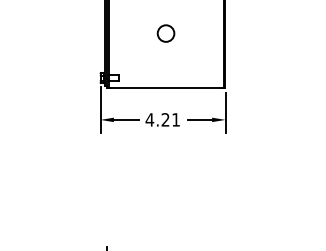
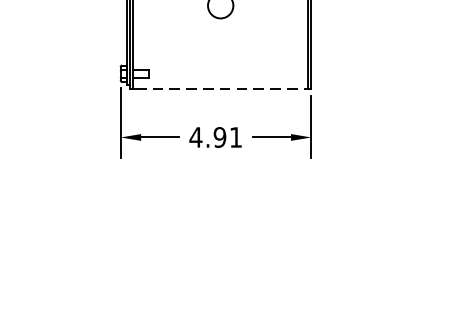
line: (166, 88) -> (221, 89), solid -> dashed
text: (165, 119) -> (219, 136), 4.21 -> 4.91

